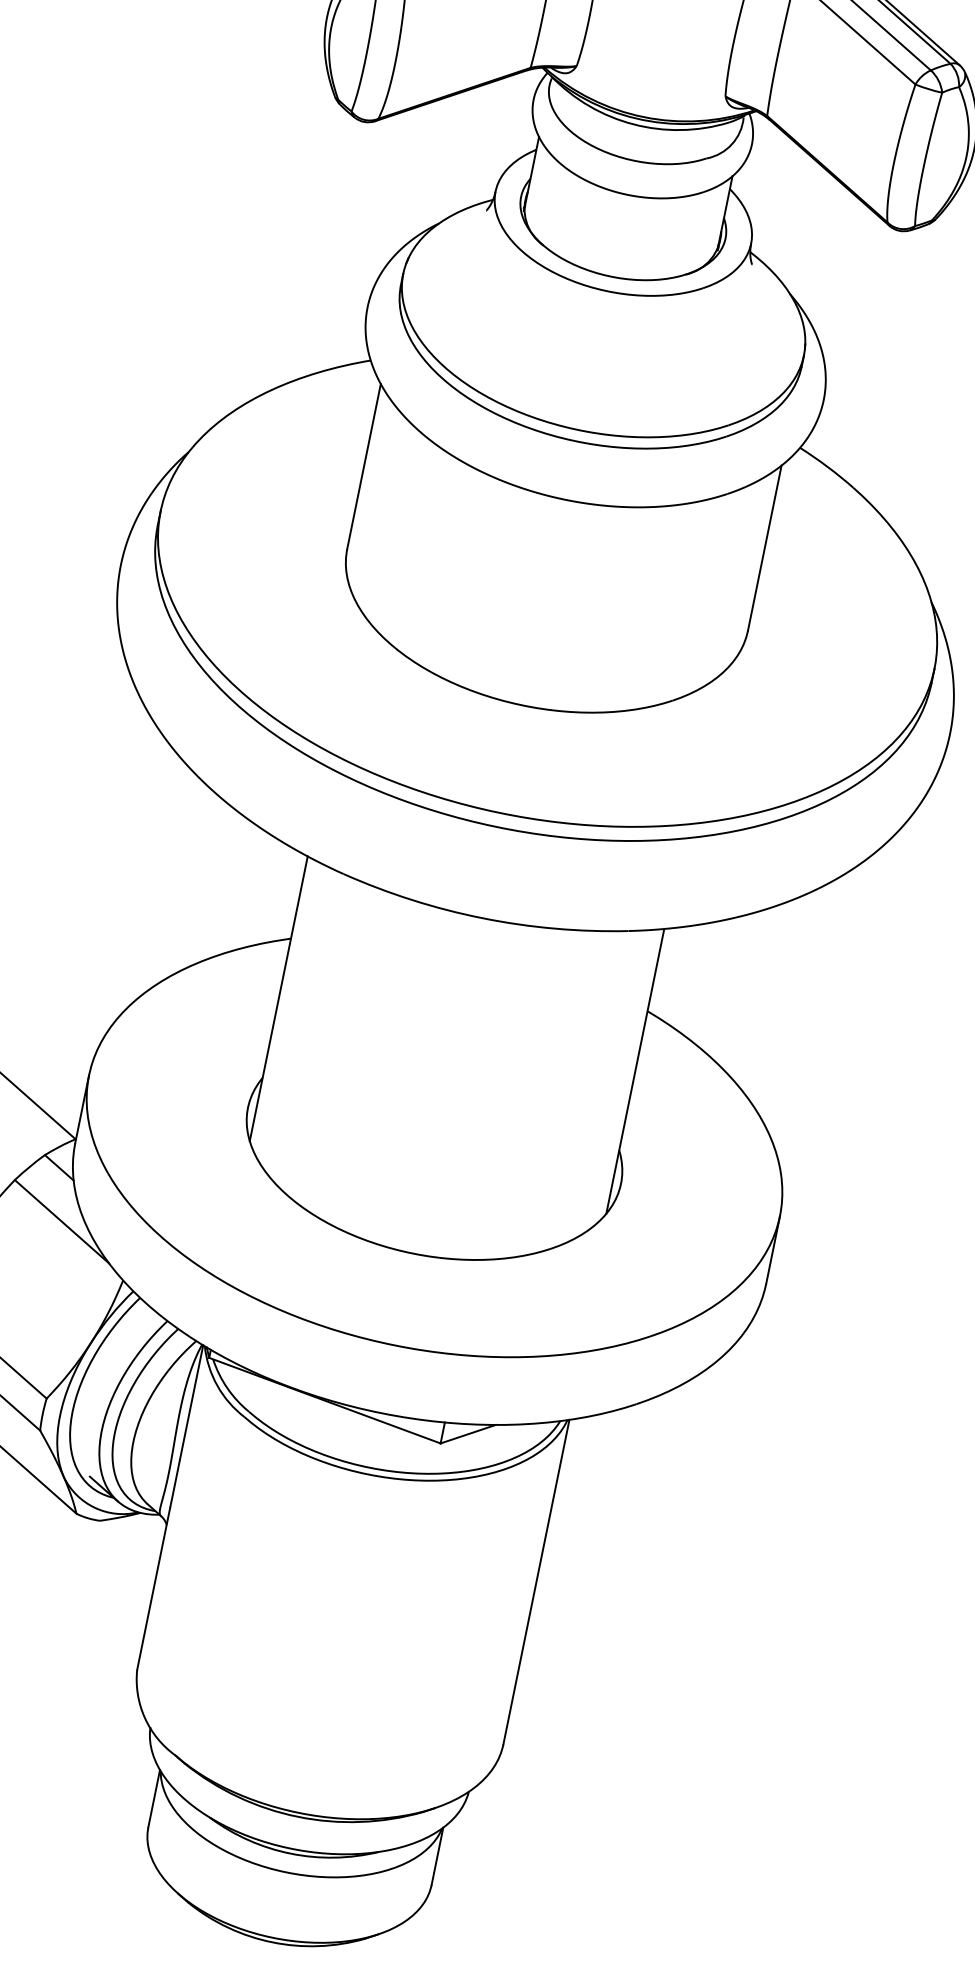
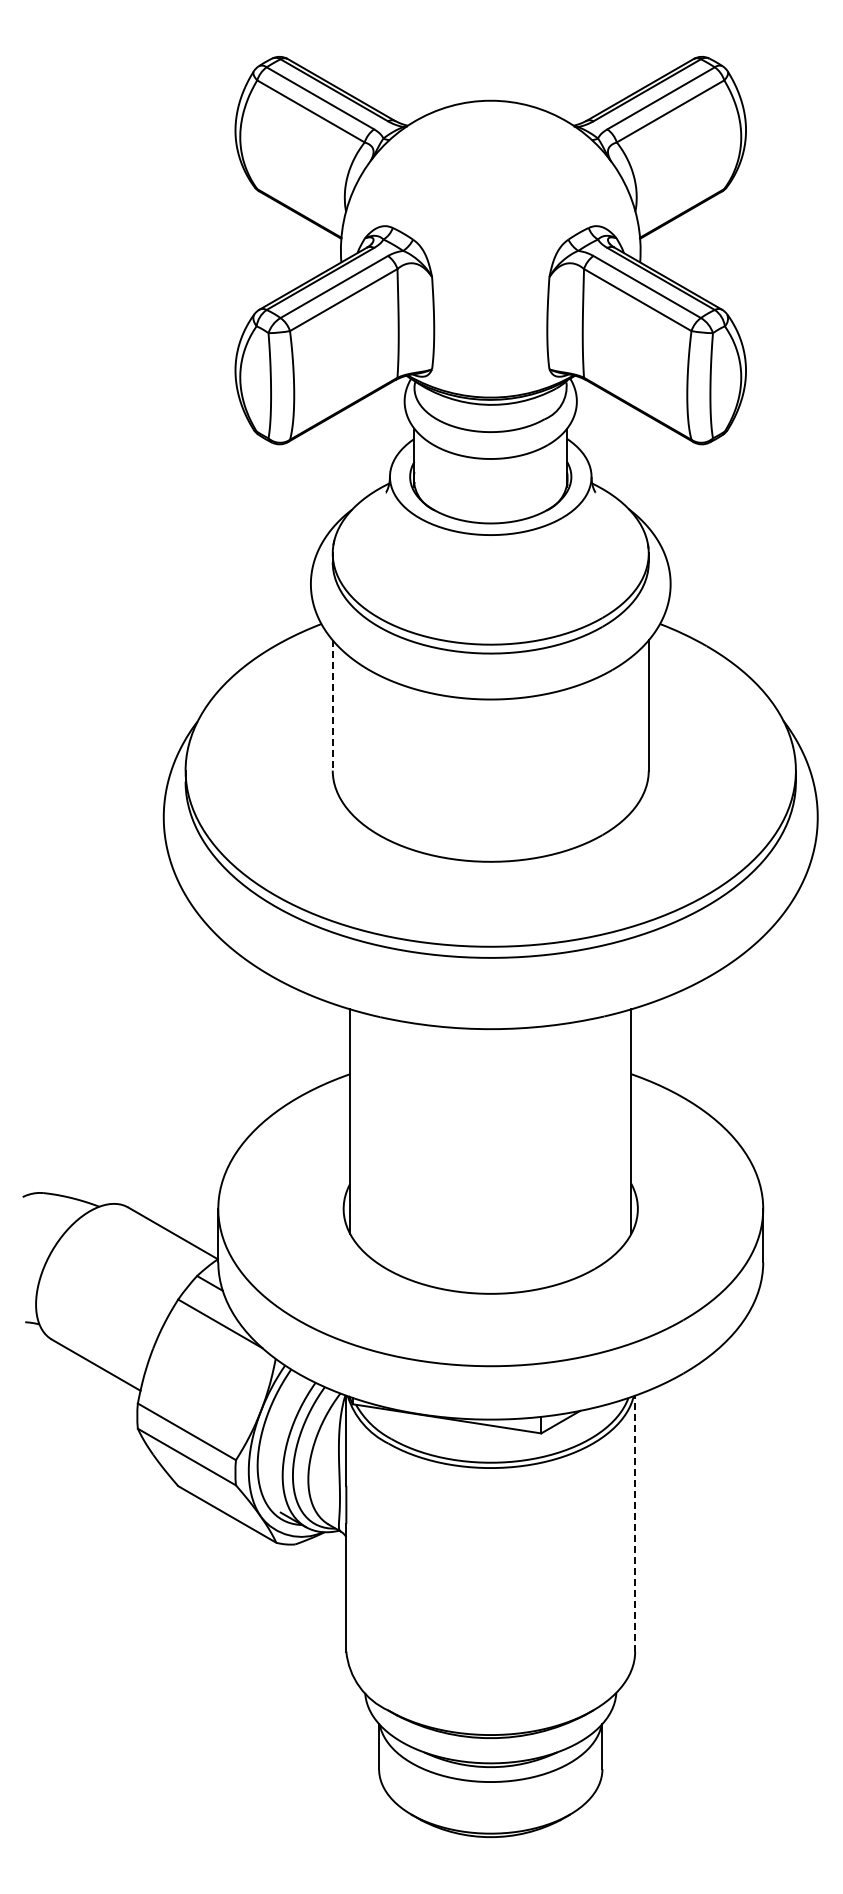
line: (363, 466) -> (332, 705), solid -> dashed
line: (536, 1581) -> (635, 1523), solid -> dashed

